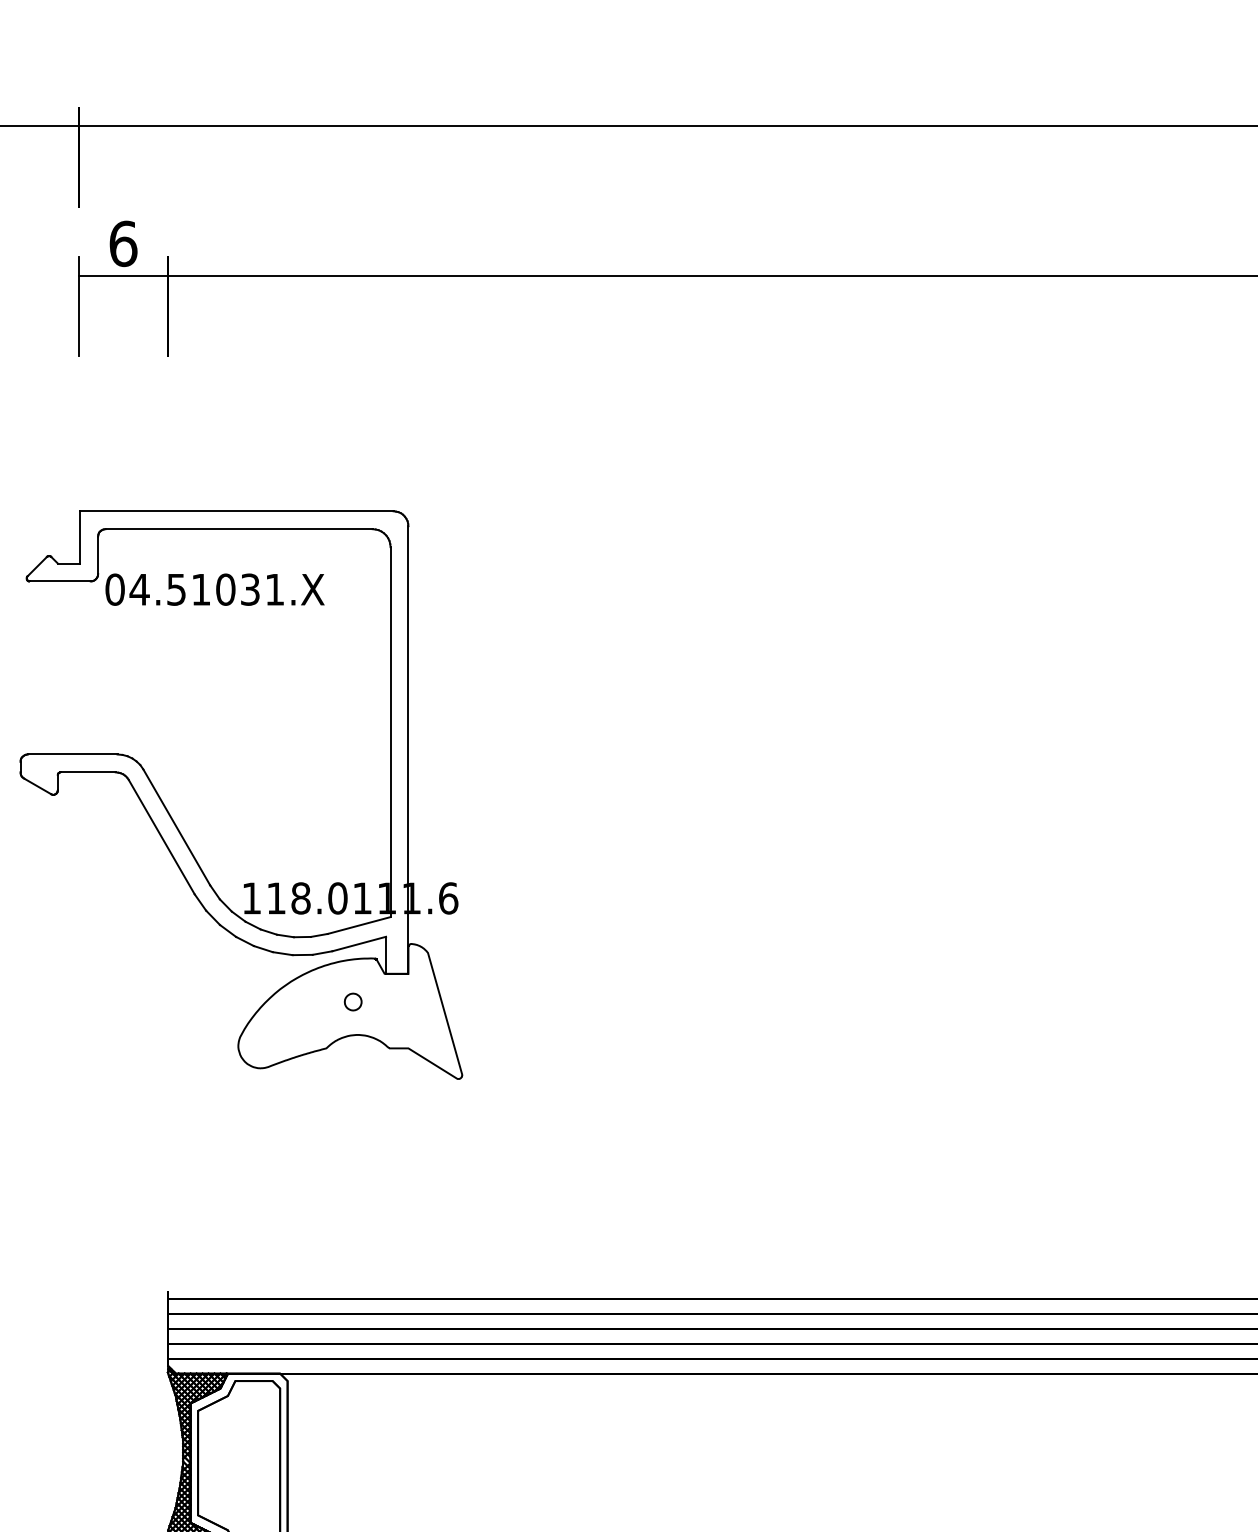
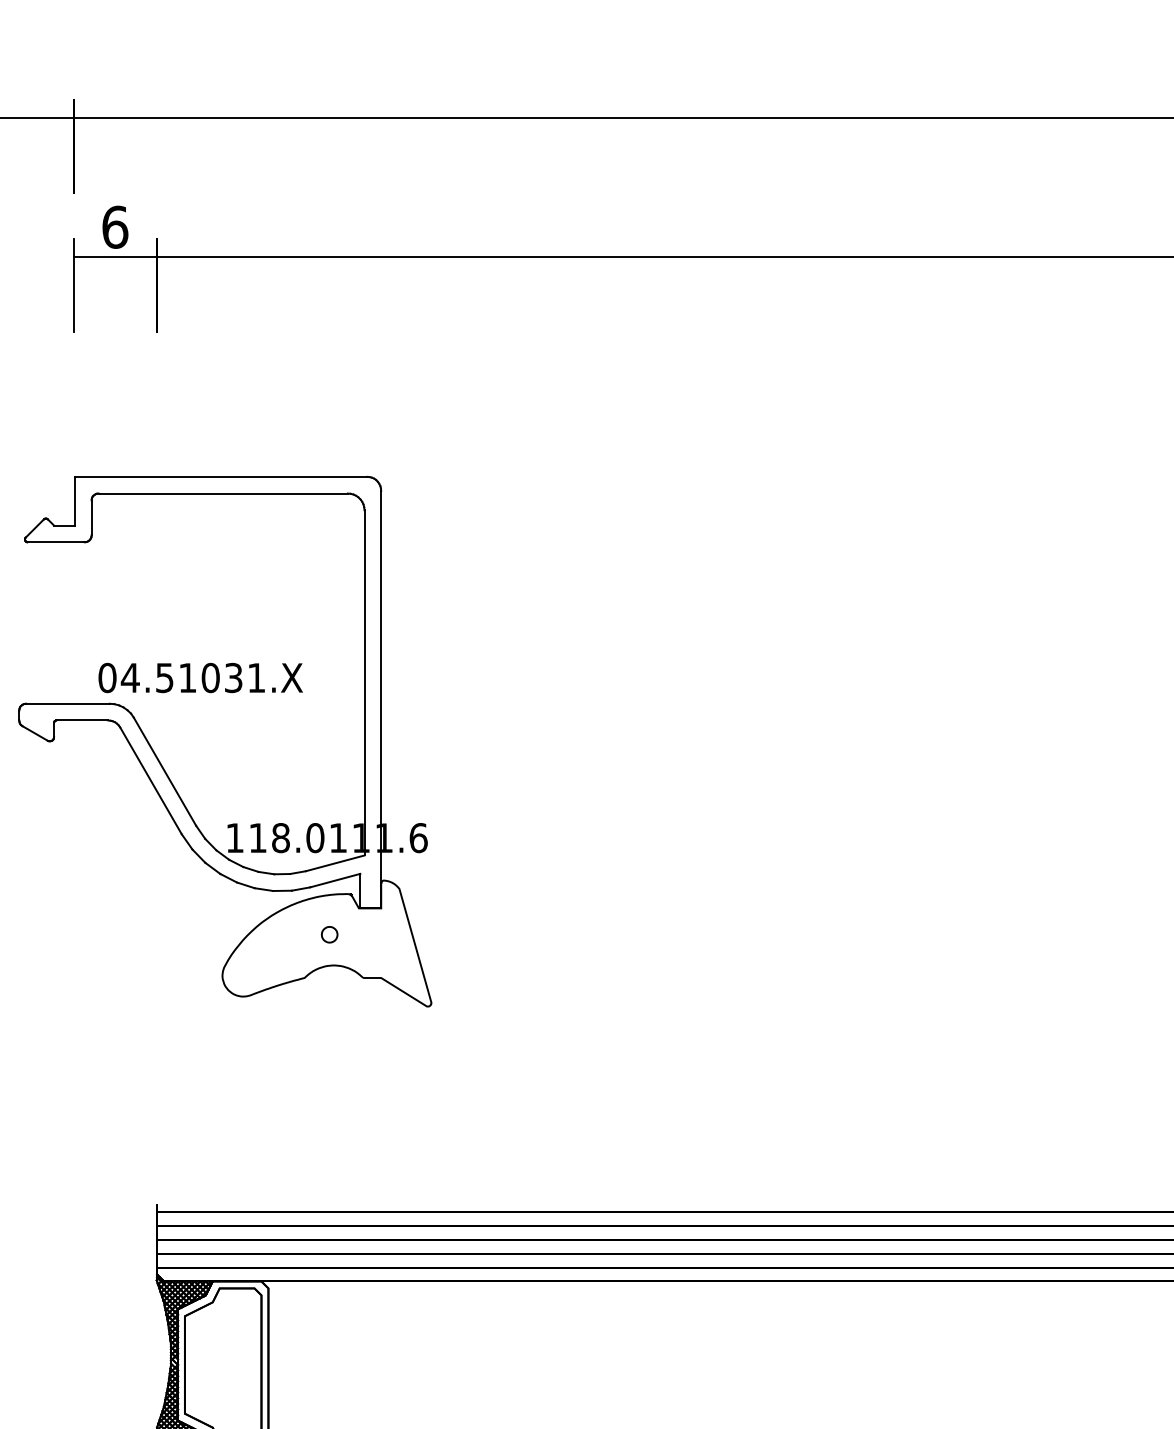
text: (214, 589) -> (200, 677), moved

